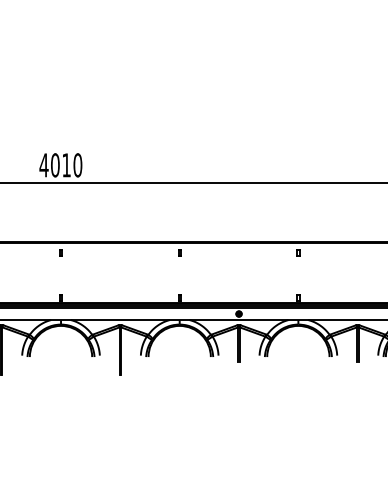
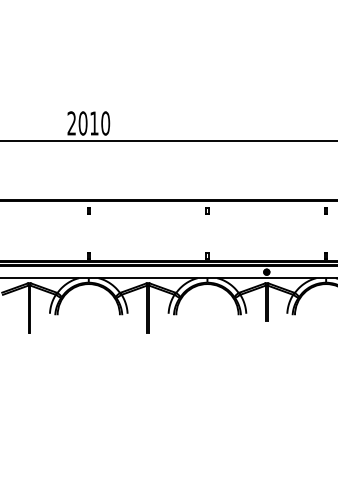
text: (43, 165) -> (71, 123), 4010 -> 2010

